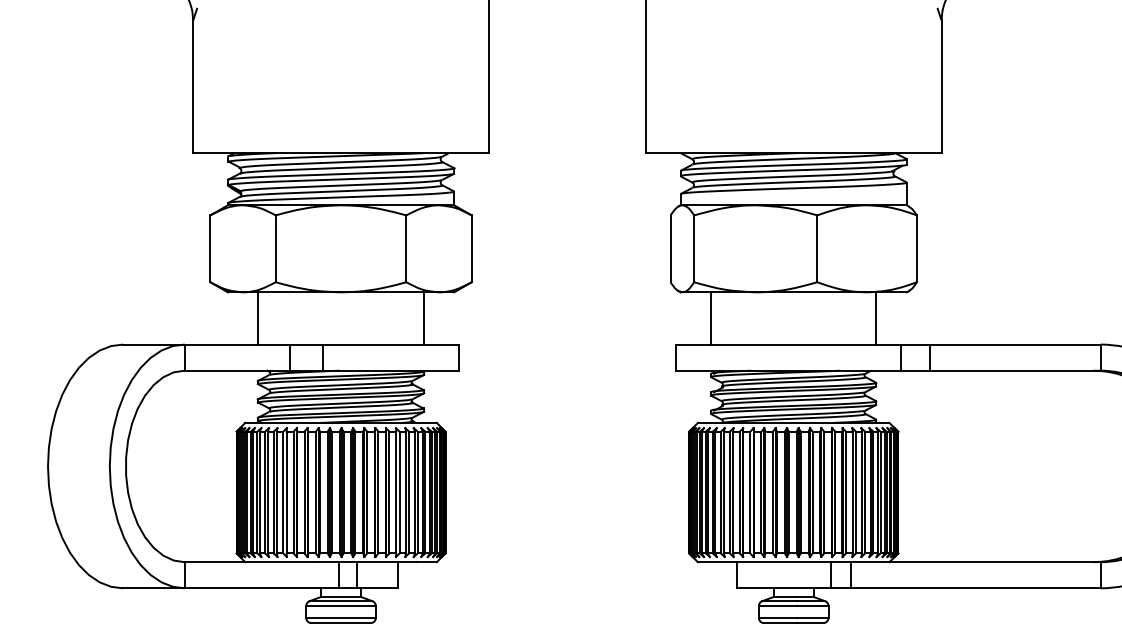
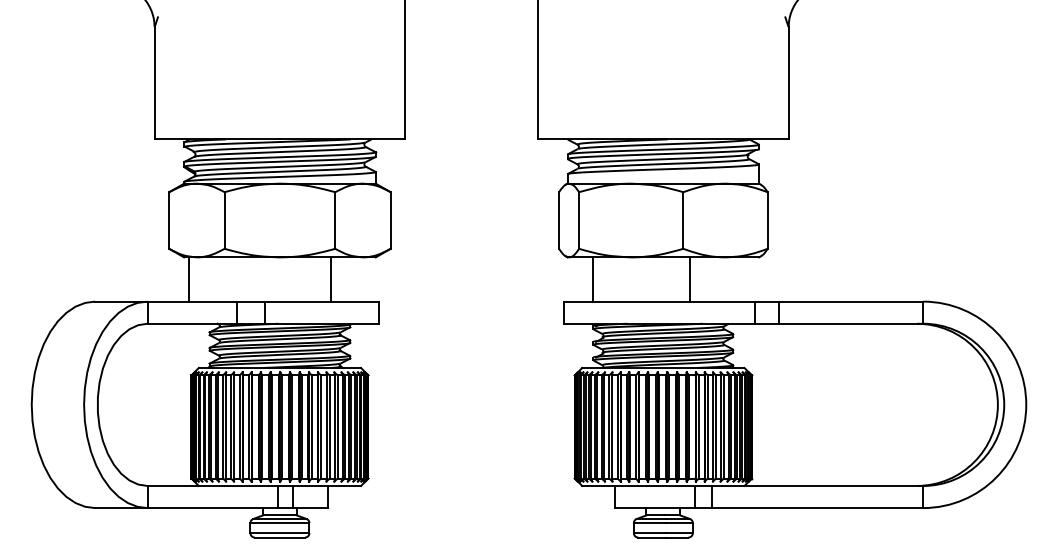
line: (257, 318) -> (188, 279), moved
line: (423, 318) -> (330, 279), moved
line: (876, 318) -> (690, 279), moved

